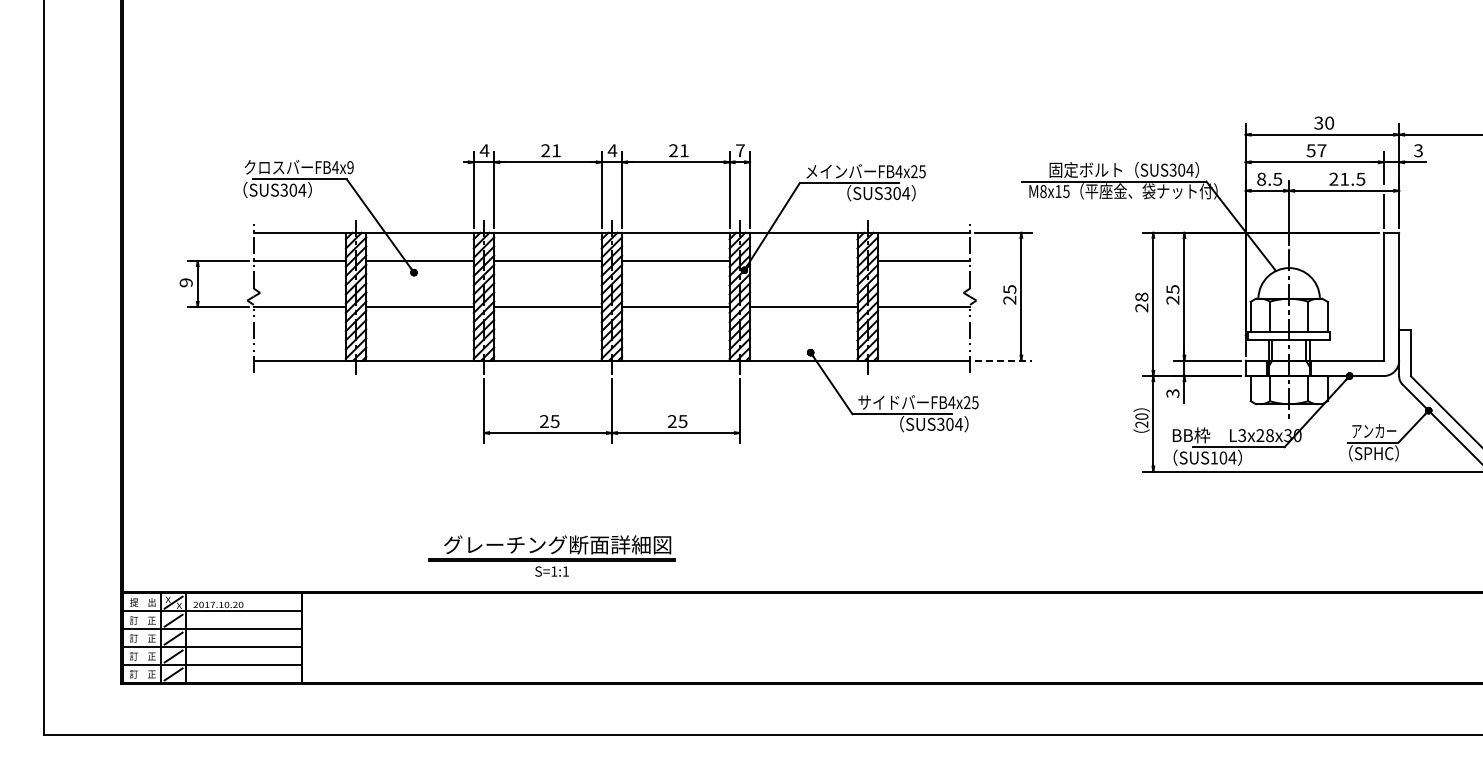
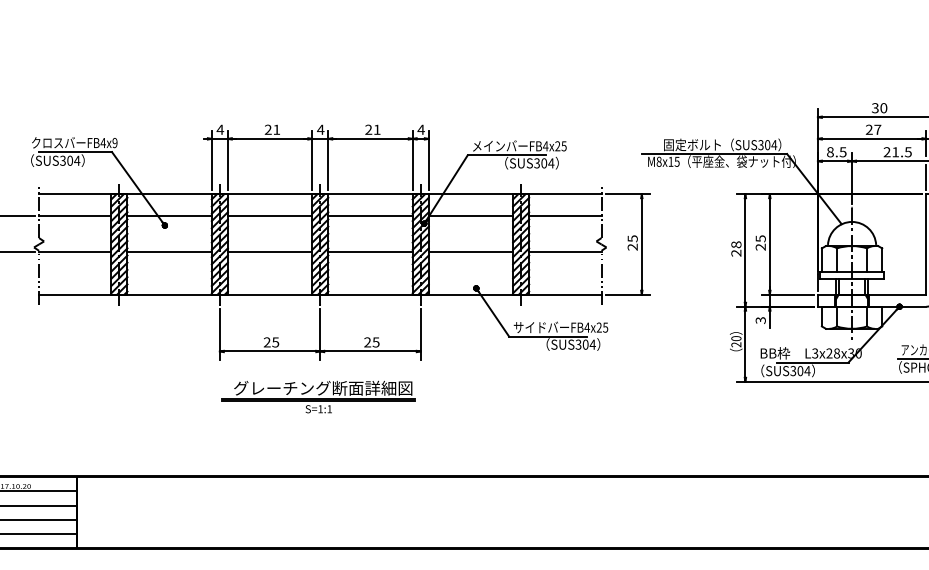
text: (740, 150) -> (421, 129), 7 -> 4
text: (1310, 150) -> (868, 129), 57 -> 27
line: (803, 260) -> (470, 216), added
line: (1003, 360) -> (627, 294), dashed -> solid
text: (1213, 457) -> (792, 370), SUS104 -> SUS304
part: (551, 555) -> (318, 396), moved

